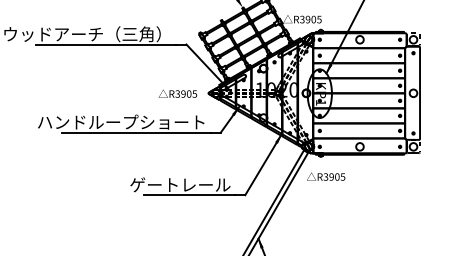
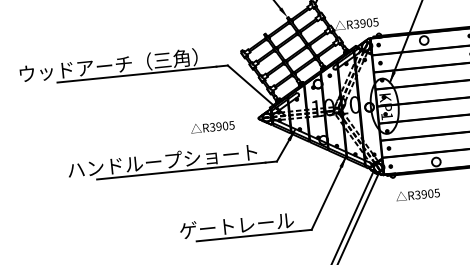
text: (177, 93) -> (212, 126), moved
text: (326, 176) -> (418, 194), moved

